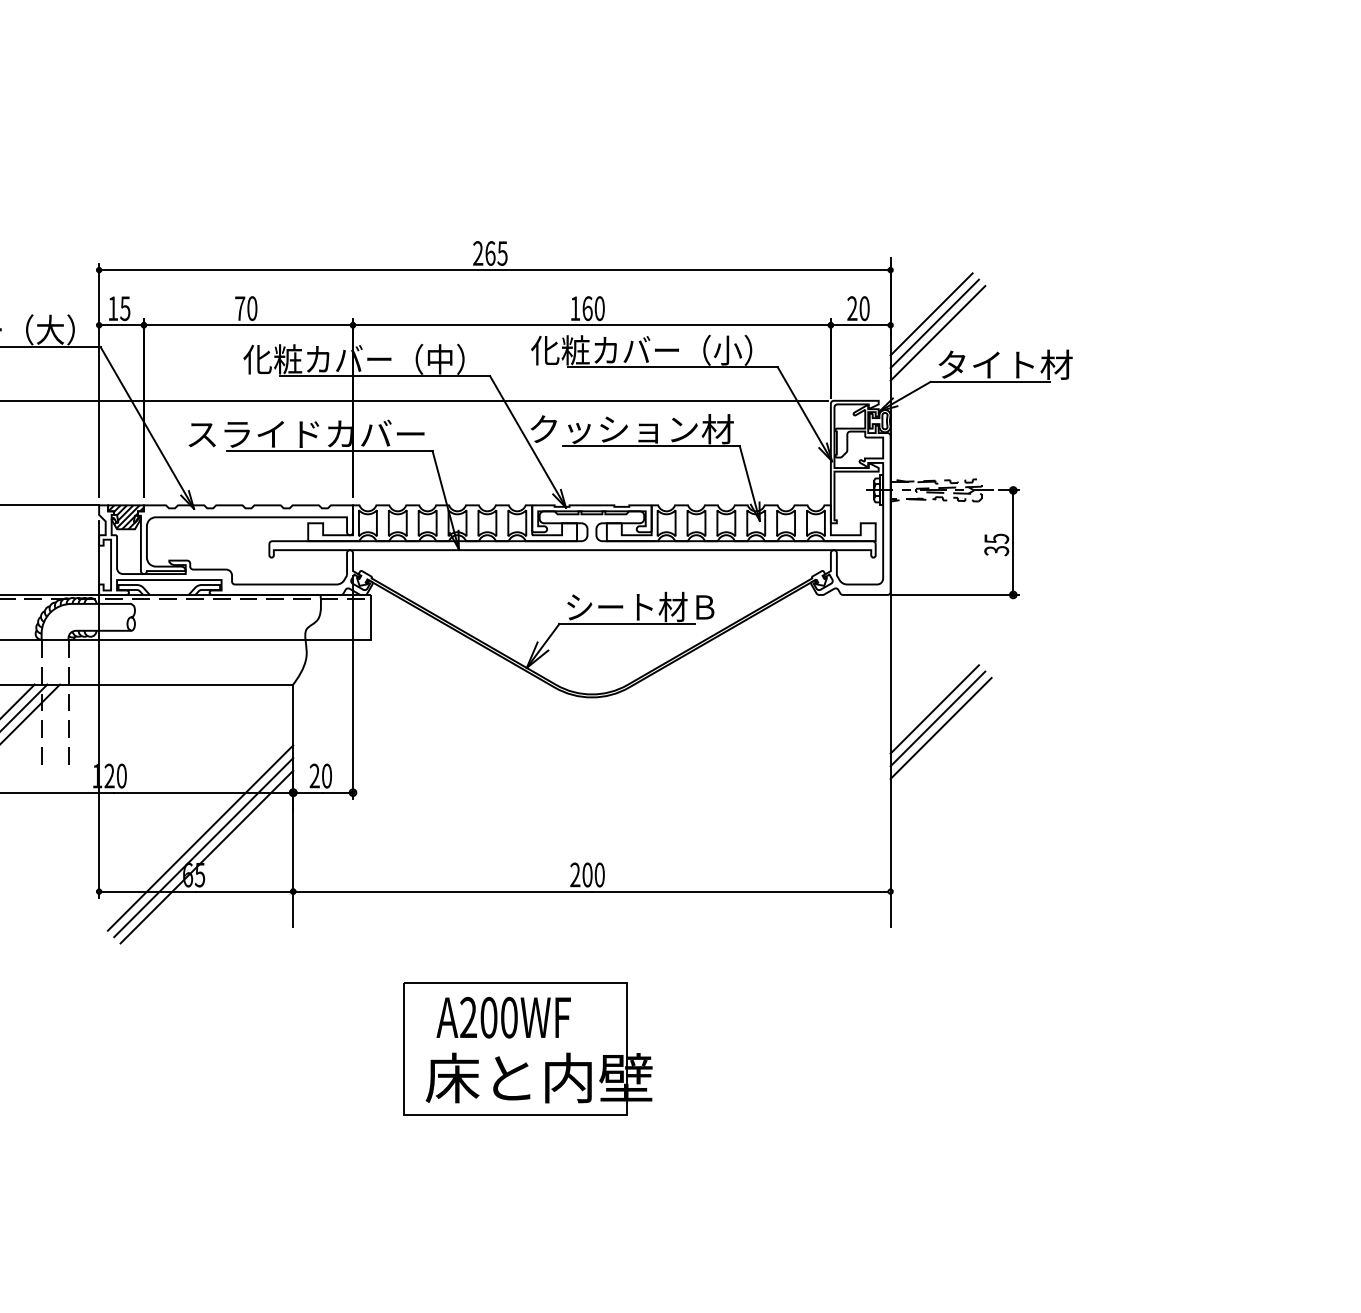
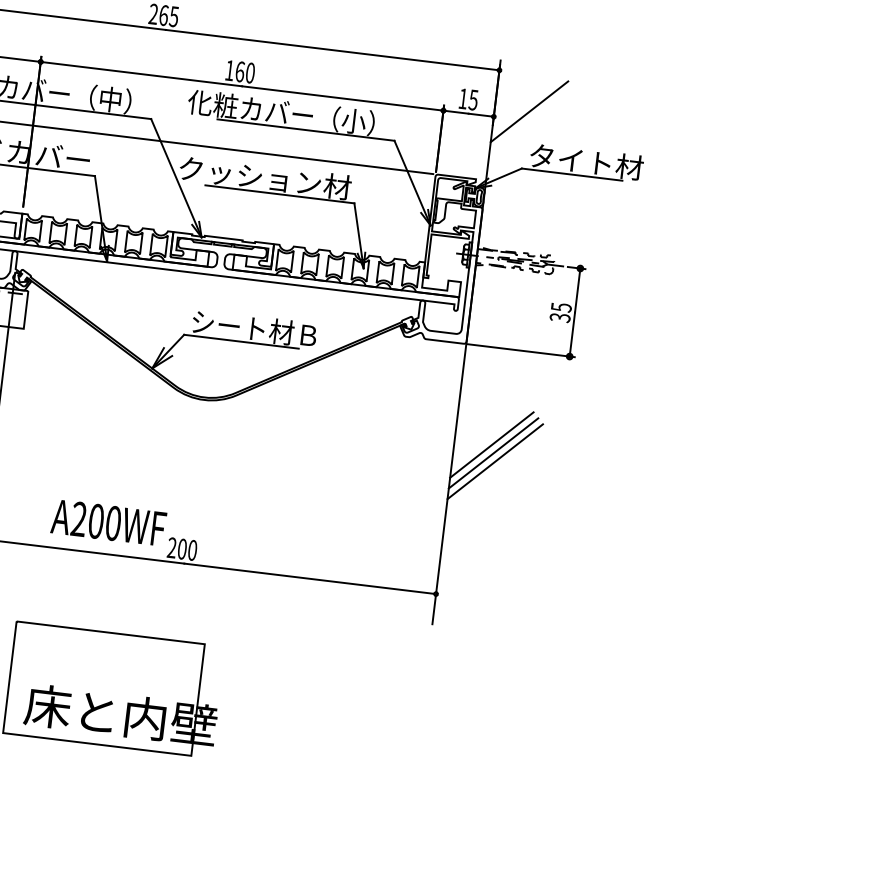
text: (858, 308) -> (468, 99), 20 -> 15
line: (934, 323) -> (530, 119), removed
line: (937, 333) -> (532, 128), removed
text: (503, 1017) -> (108, 522), moved

